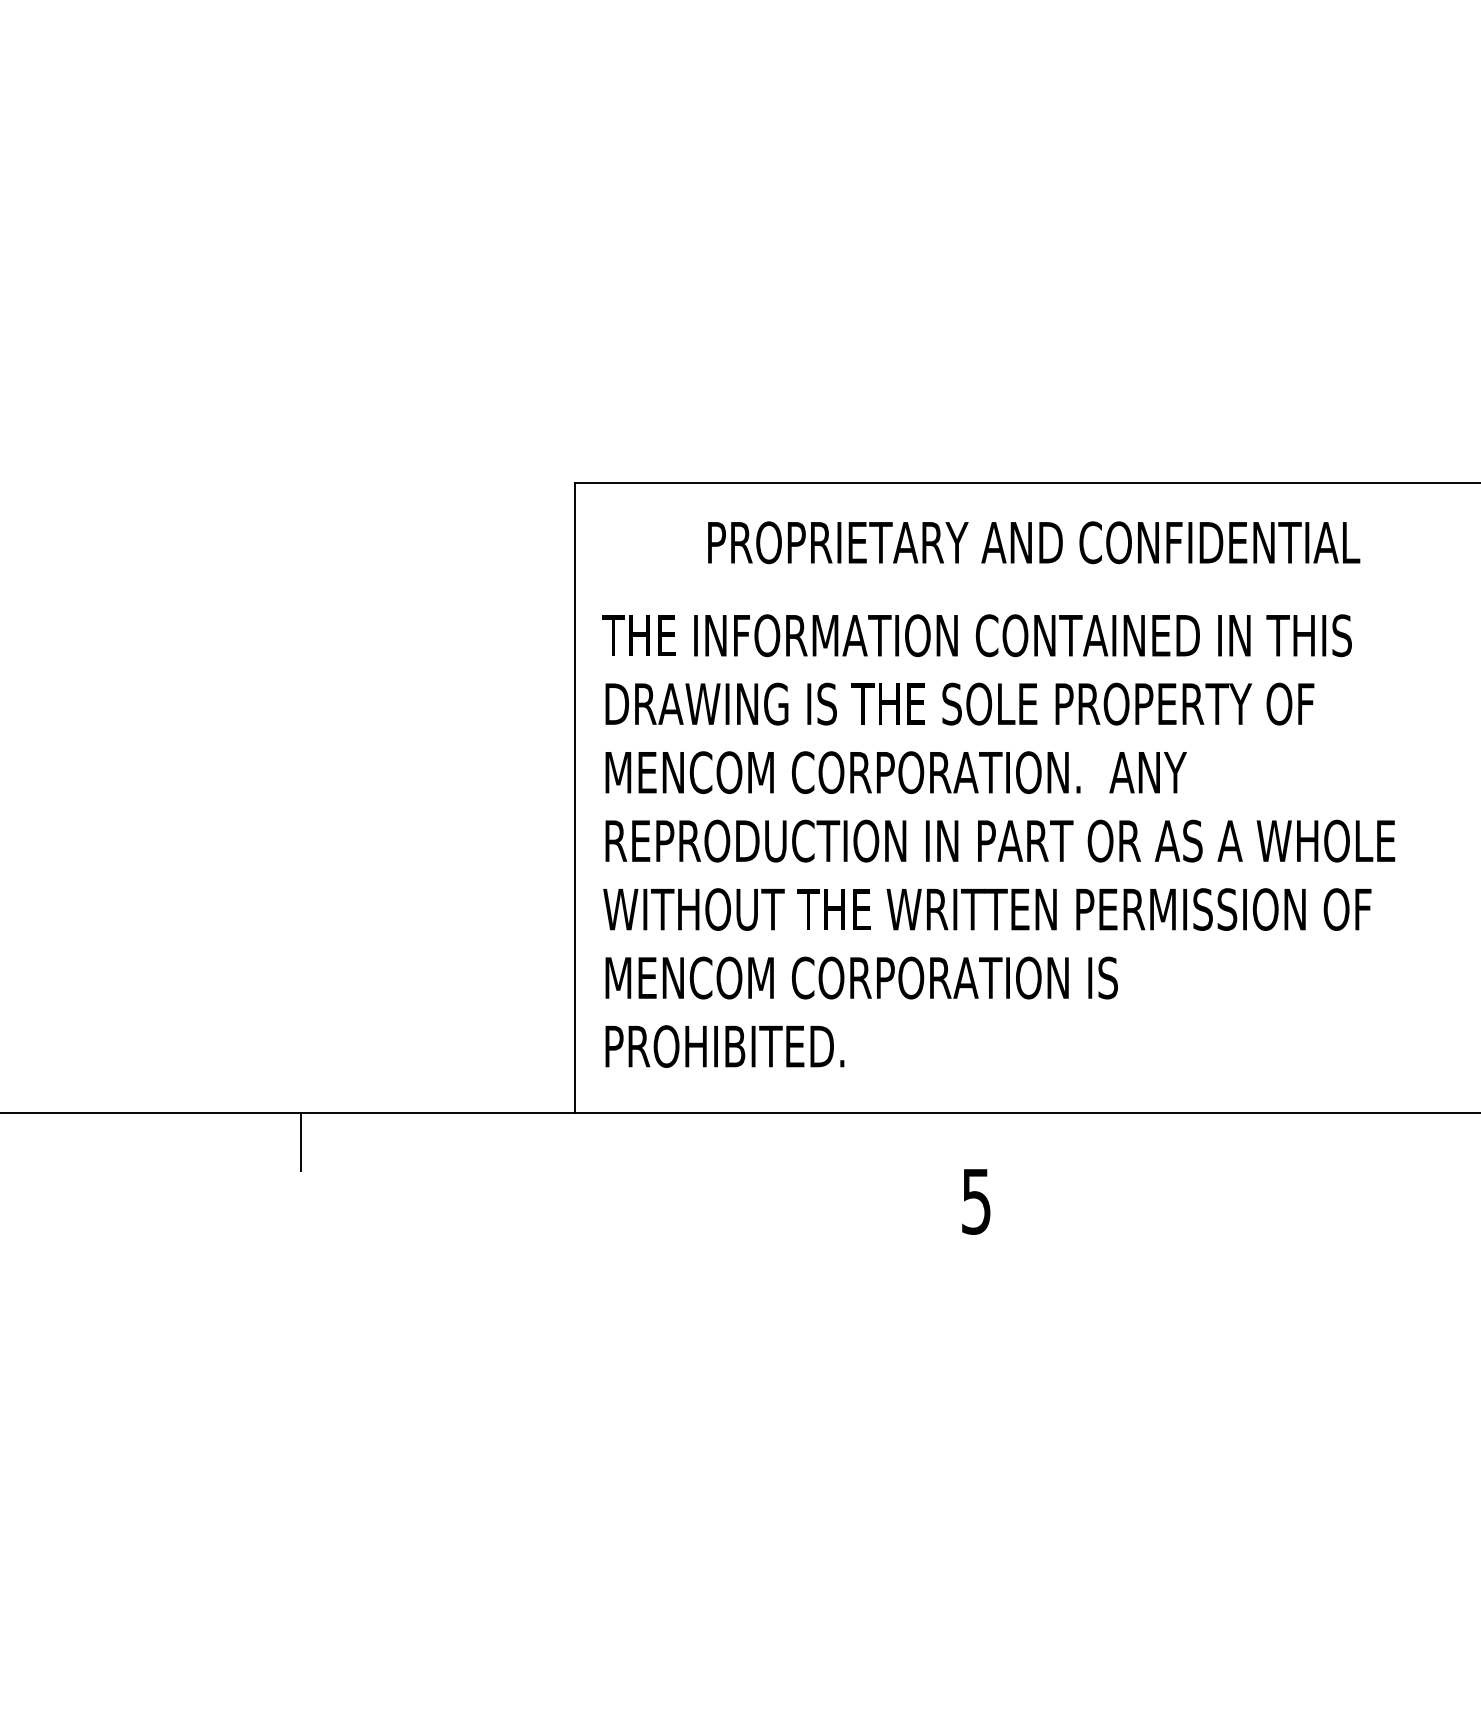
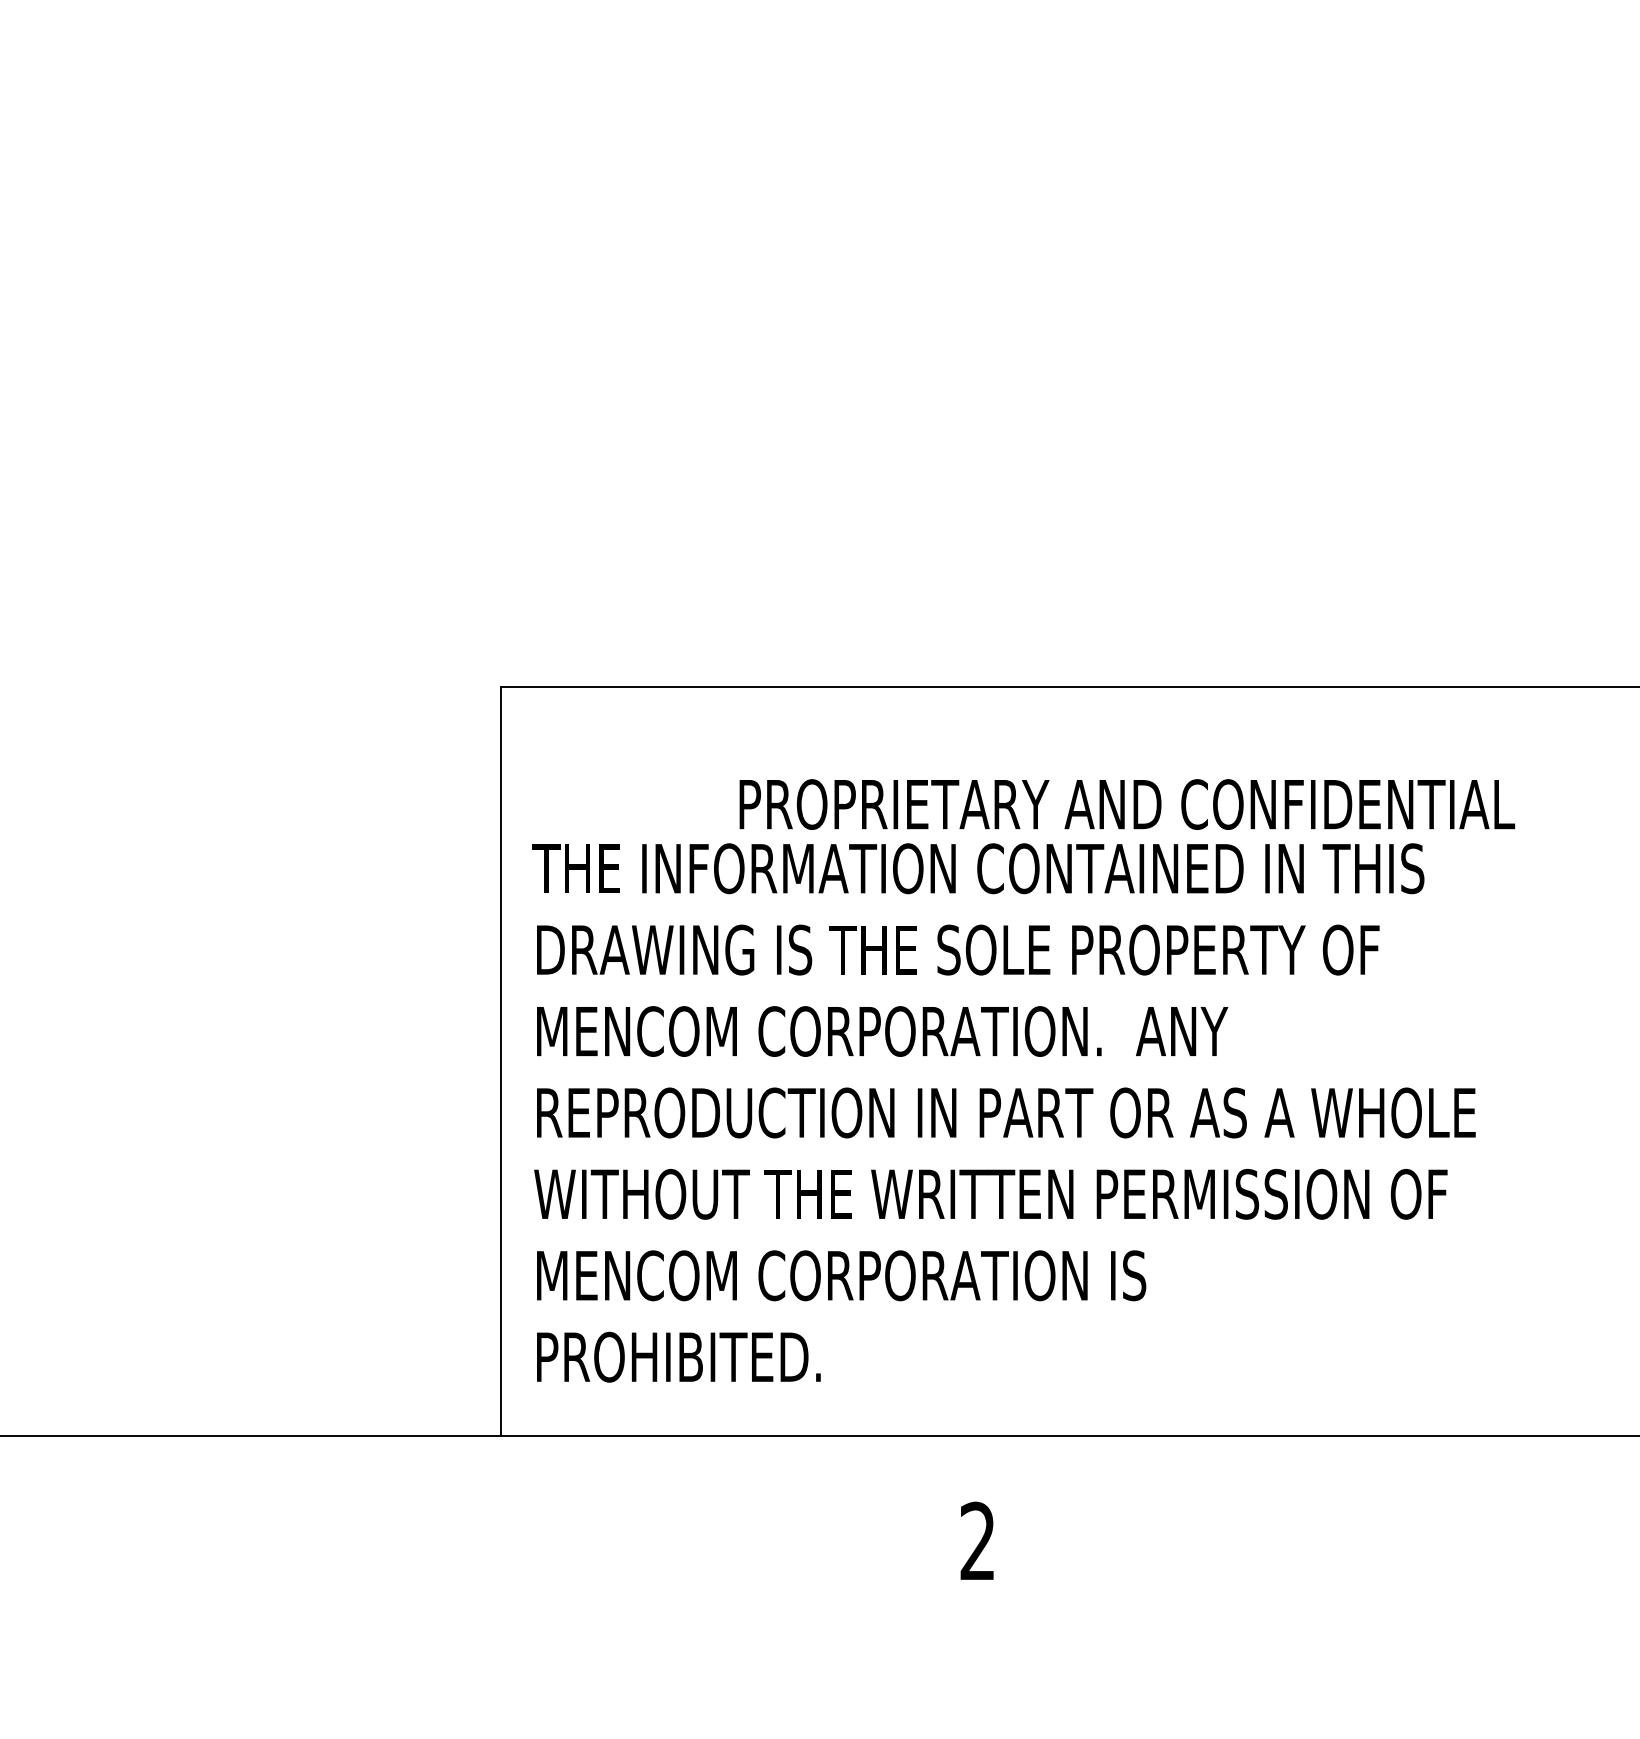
text: (1034, 542) -> (1127, 804), moved
line: (301, 1142) -> (175, 1471), removed
text: (976, 1201) -> (977, 1541), 5 -> 2

